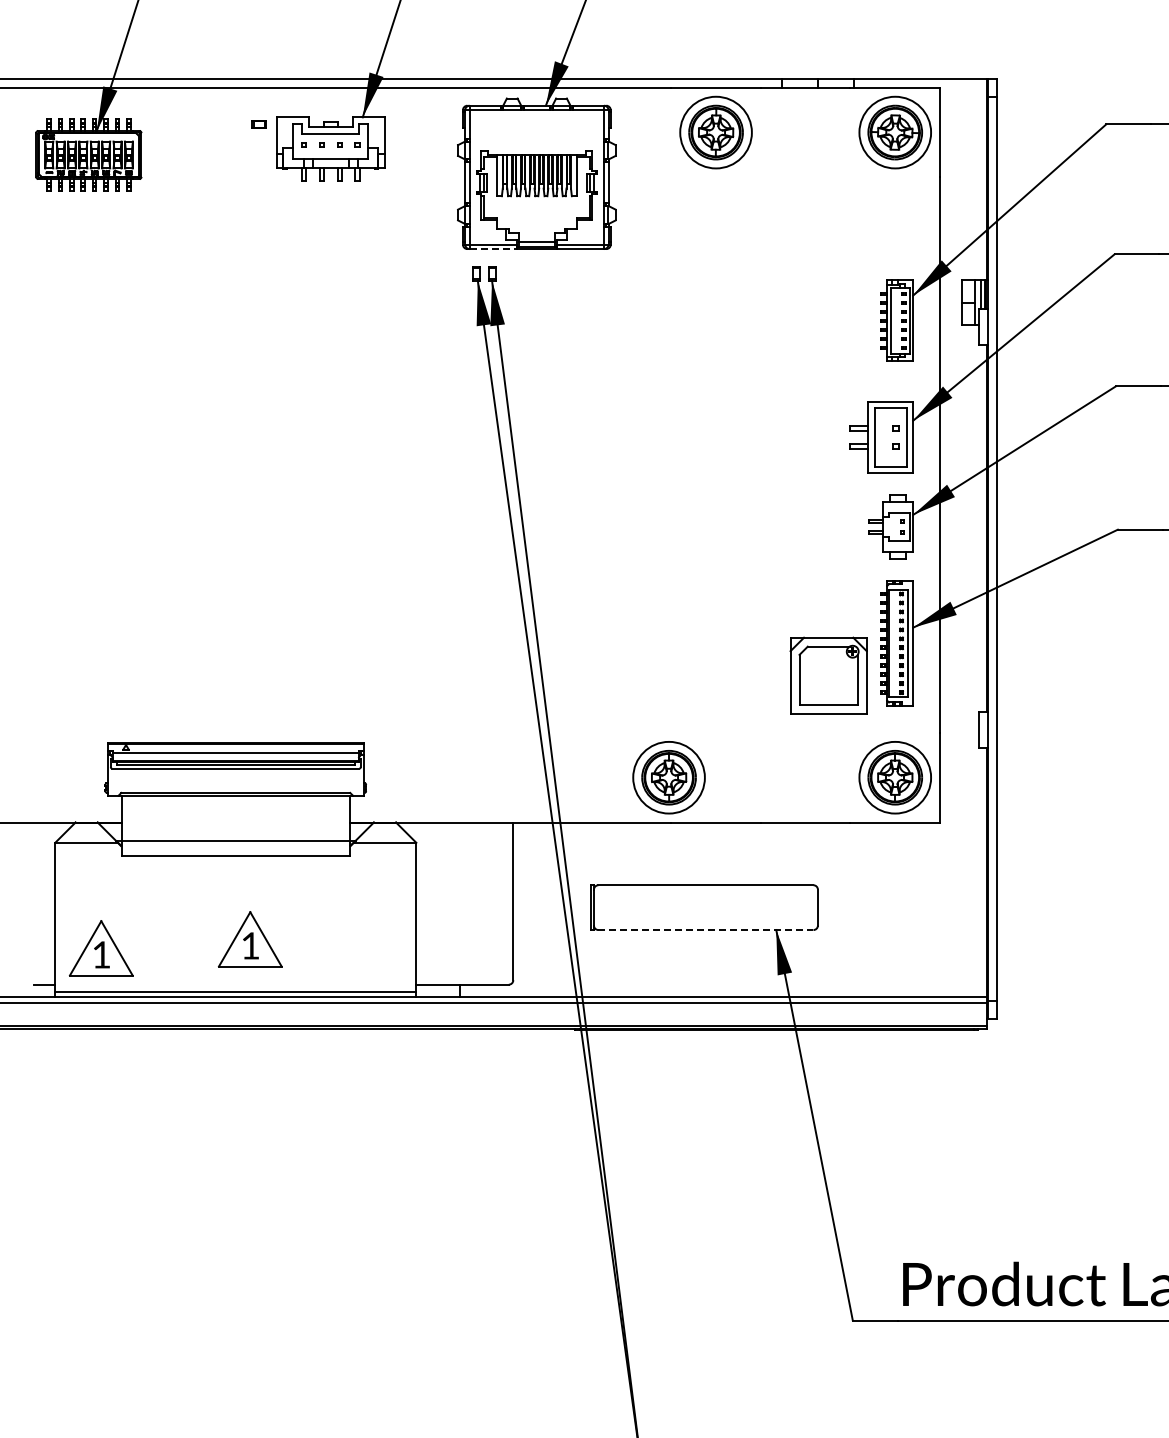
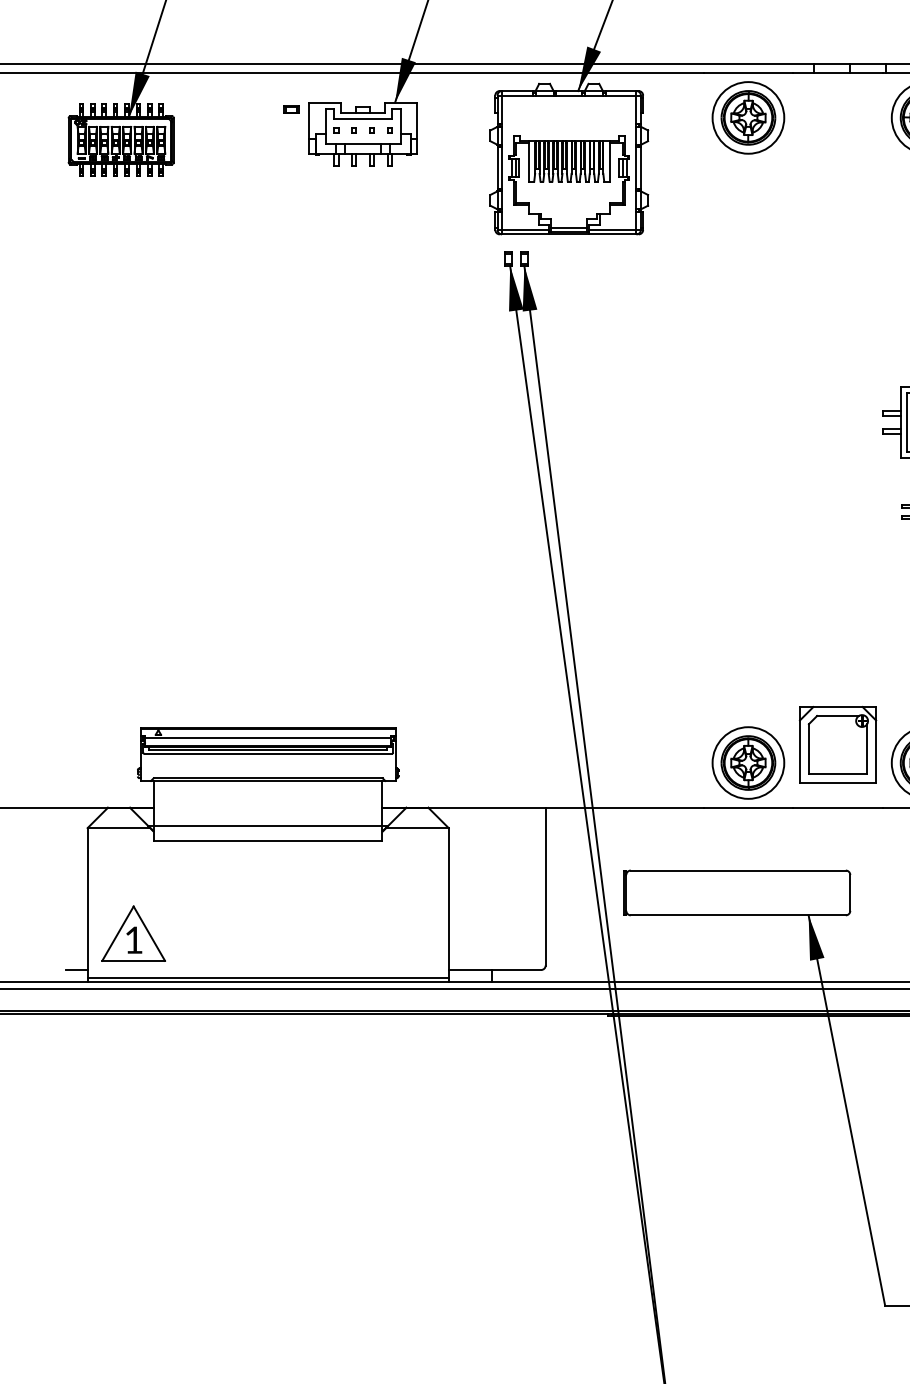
line: (493, 249) -> (525, 234), dashed -> solid
part: (828, 675) -> (837, 744), moved
part: (668, 777) -> (747, 762), moved
line: (705, 930) -> (737, 915), dashed -> solid
part: (249, 939) -> (281, 924), removed

